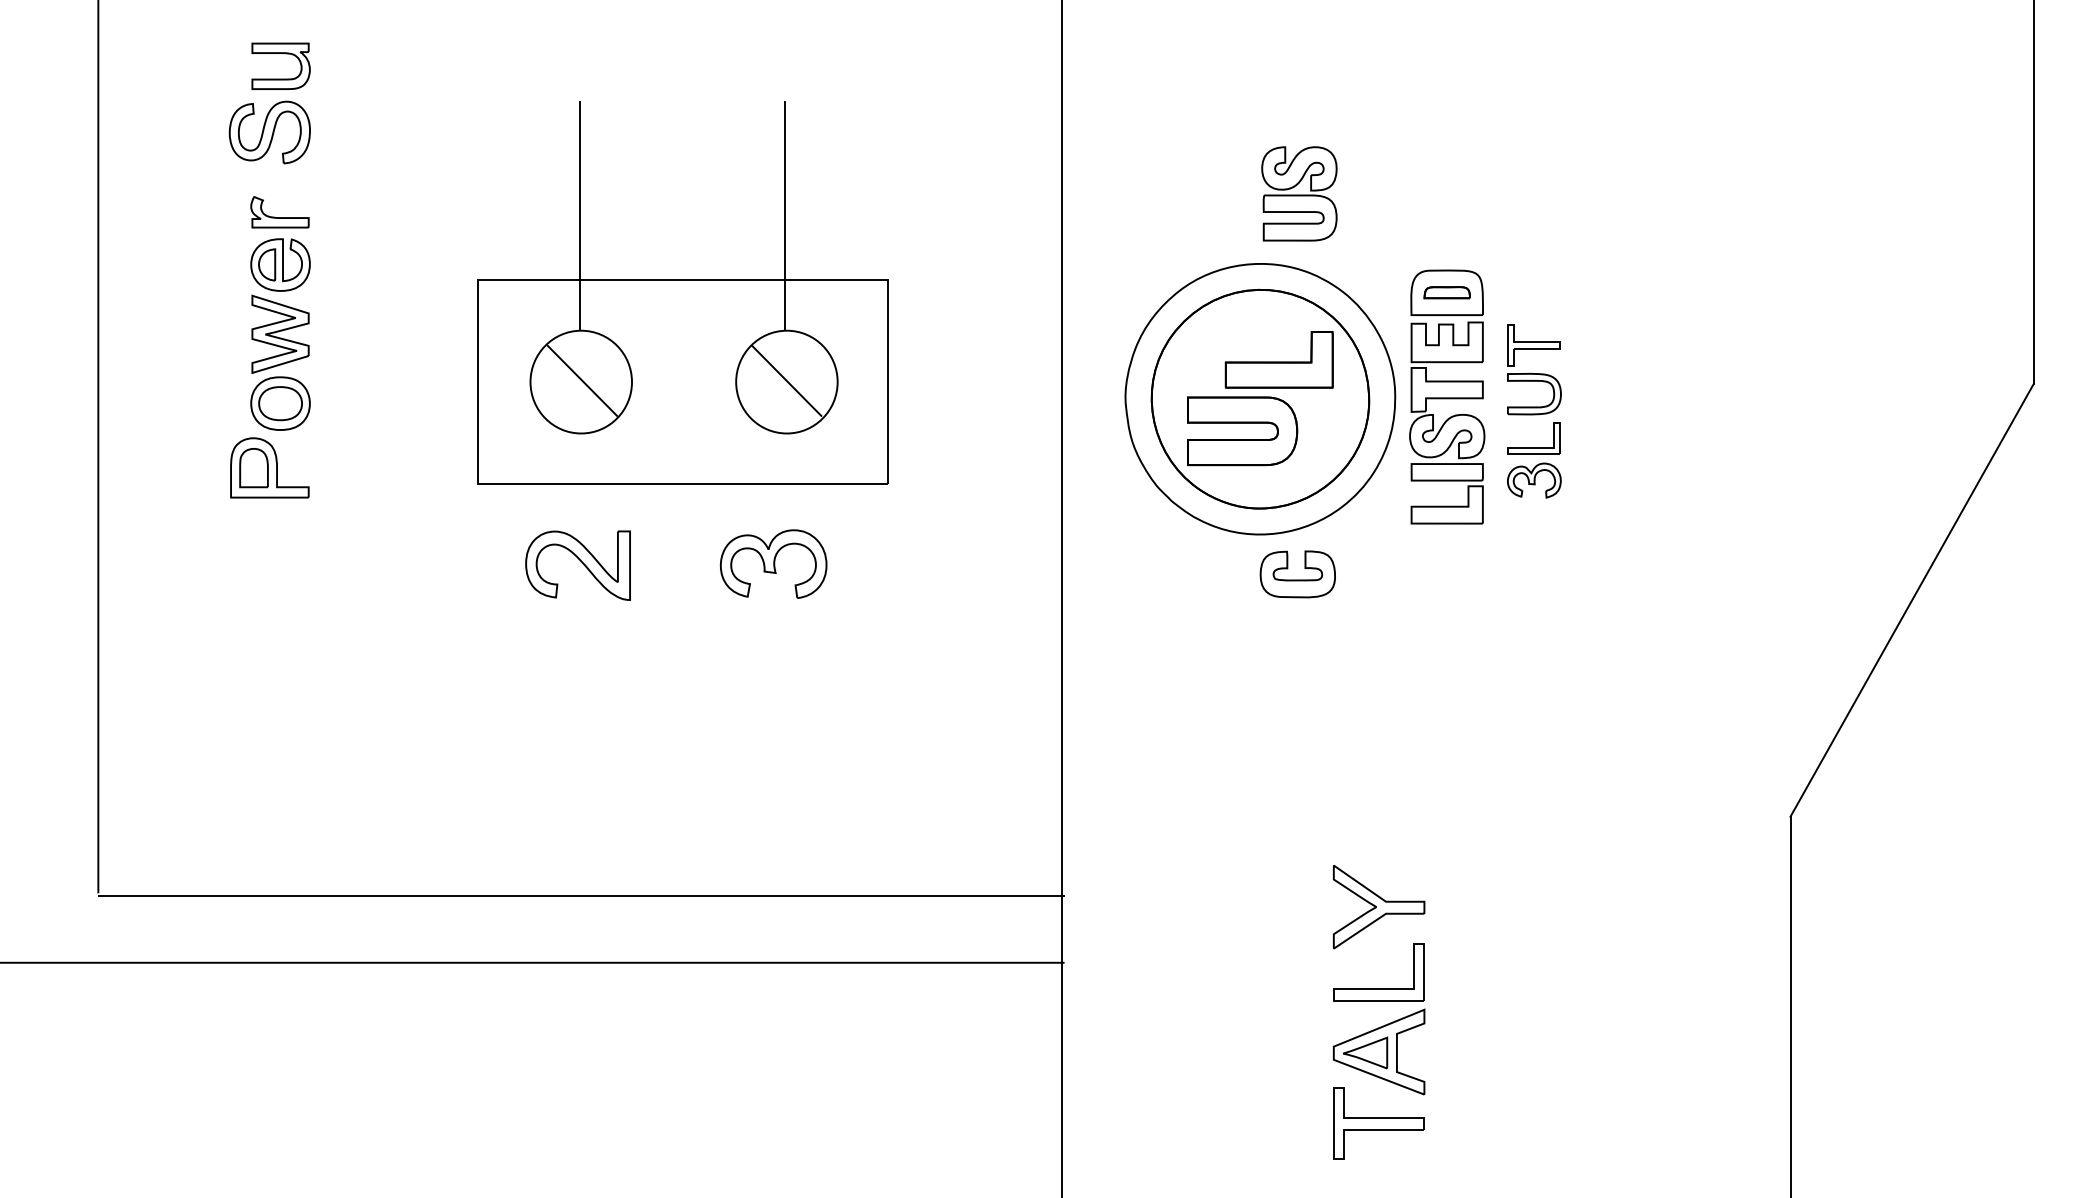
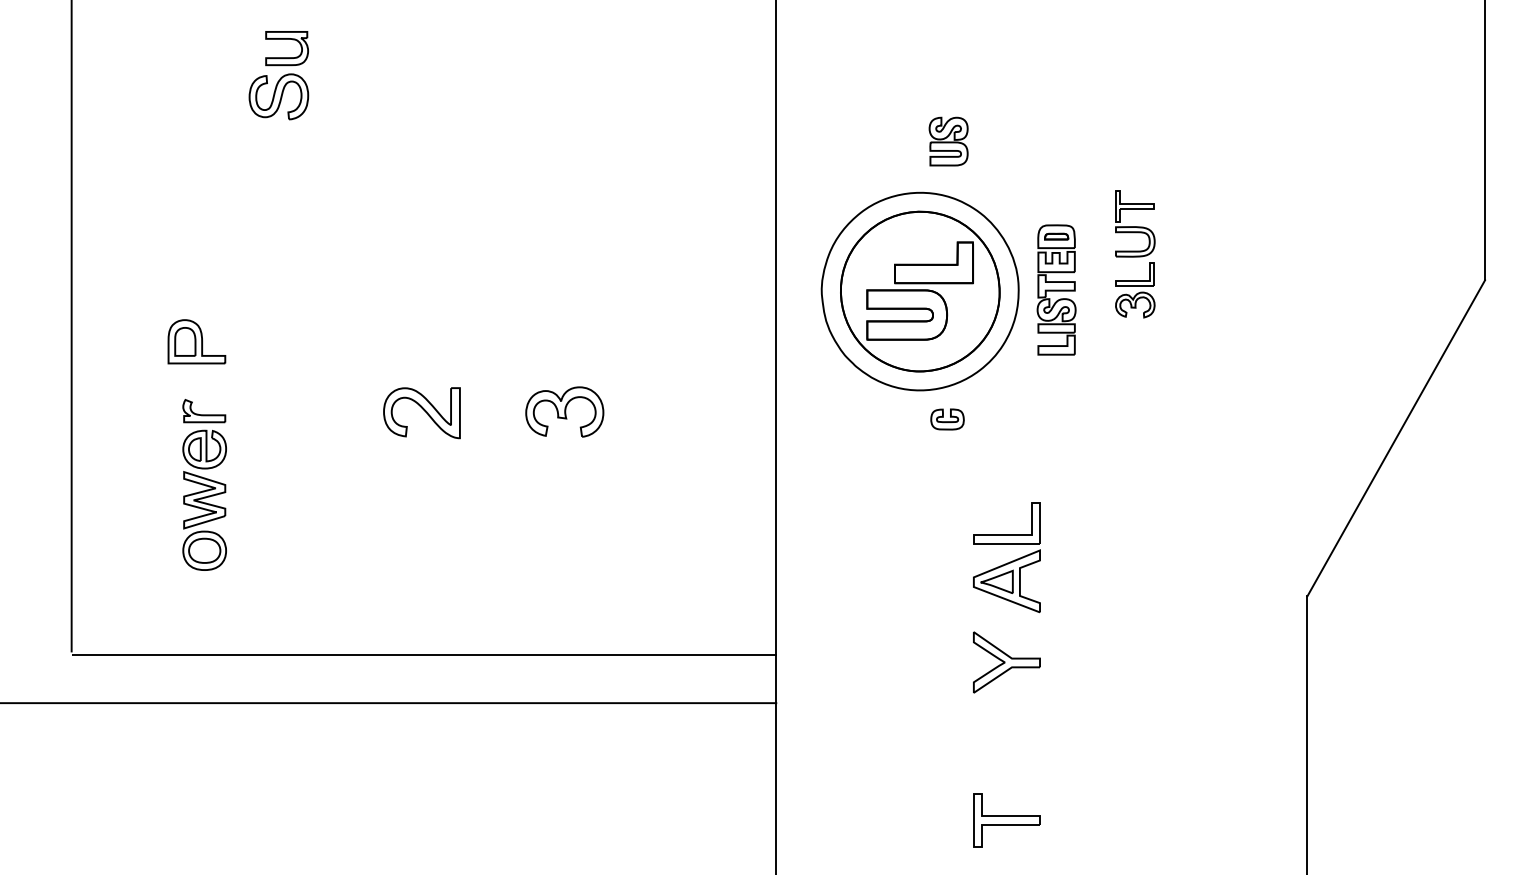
part: (269, 103) -> (278, 75), moved
part: (1299, 193) -> (948, 141), size x0.7
part: (682, 293) -> (498, 214), removed
part: (280, 312) -> (204, 484), moved
part: (1446, 396) -> (1056, 289), size x0.7
part: (1534, 411) -> (1135, 254), moved
part: (1297, 574) -> (947, 419), size x0.6
part: (1378, 1019) -> (1006, 557), moved

